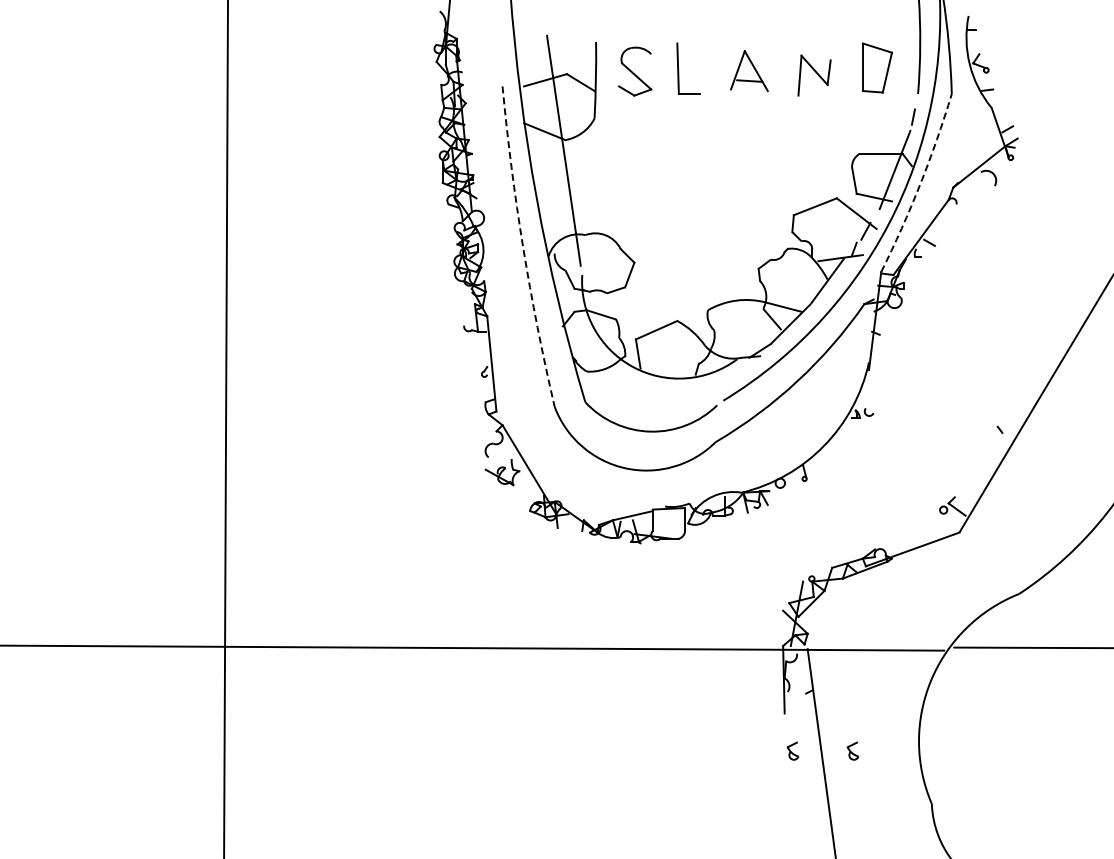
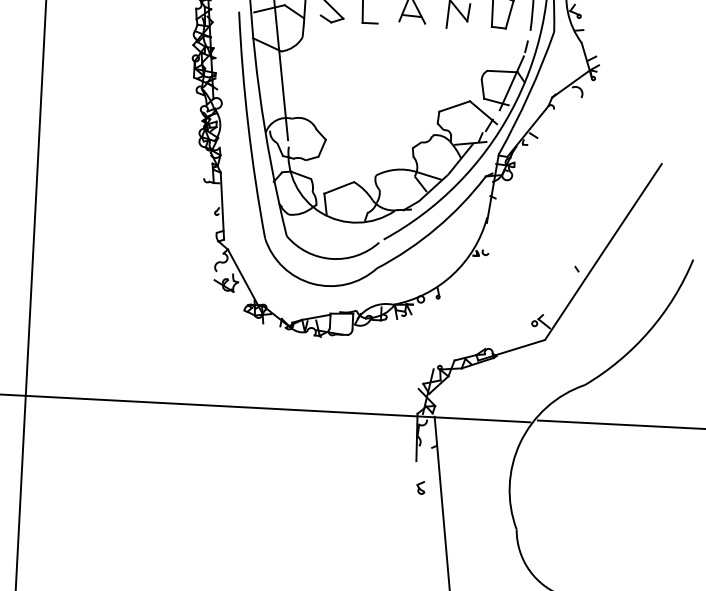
arc: (920, 184) -> (529, 94), dashed -> solid
arc: (523, 247) -> (248, 125), dashed -> solid
part: (852, 750) -> (462, 489), removed

